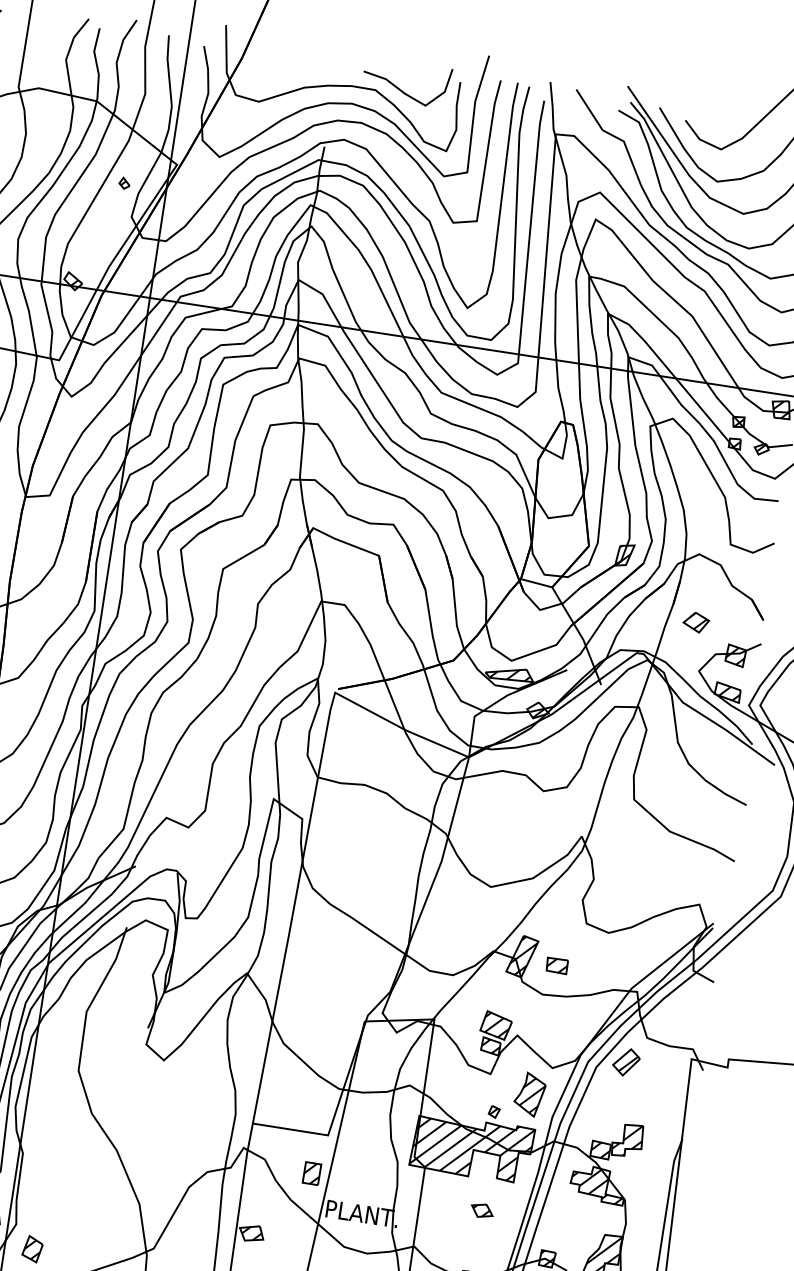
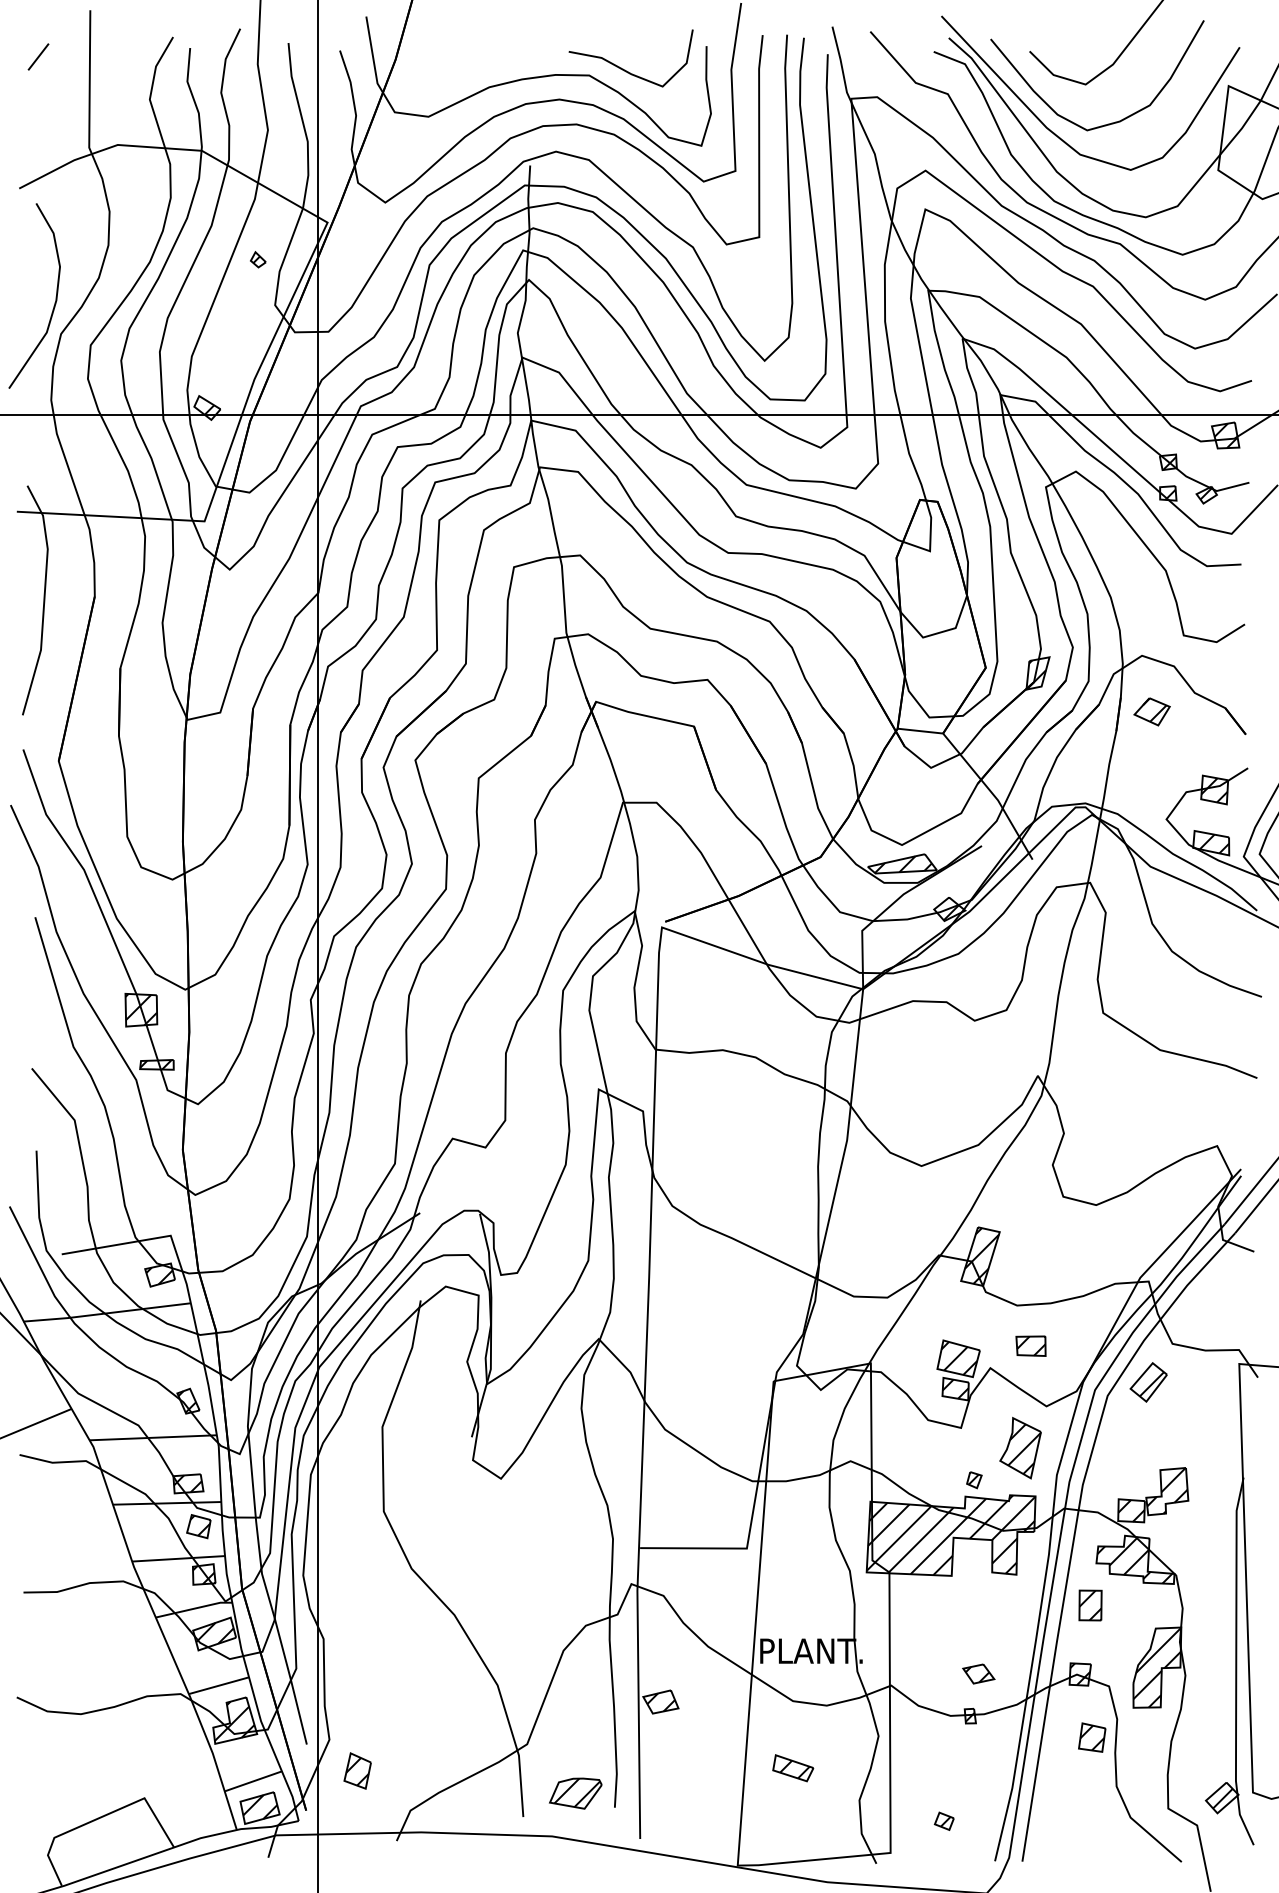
part: (695, 622) -> (1151, 711), moved
part: (556, 965) -> (1030, 1345), moved
part: (311, 1173) -> (1090, 1605), moved
part: (482, 1210) -> (978, 1673), moved

